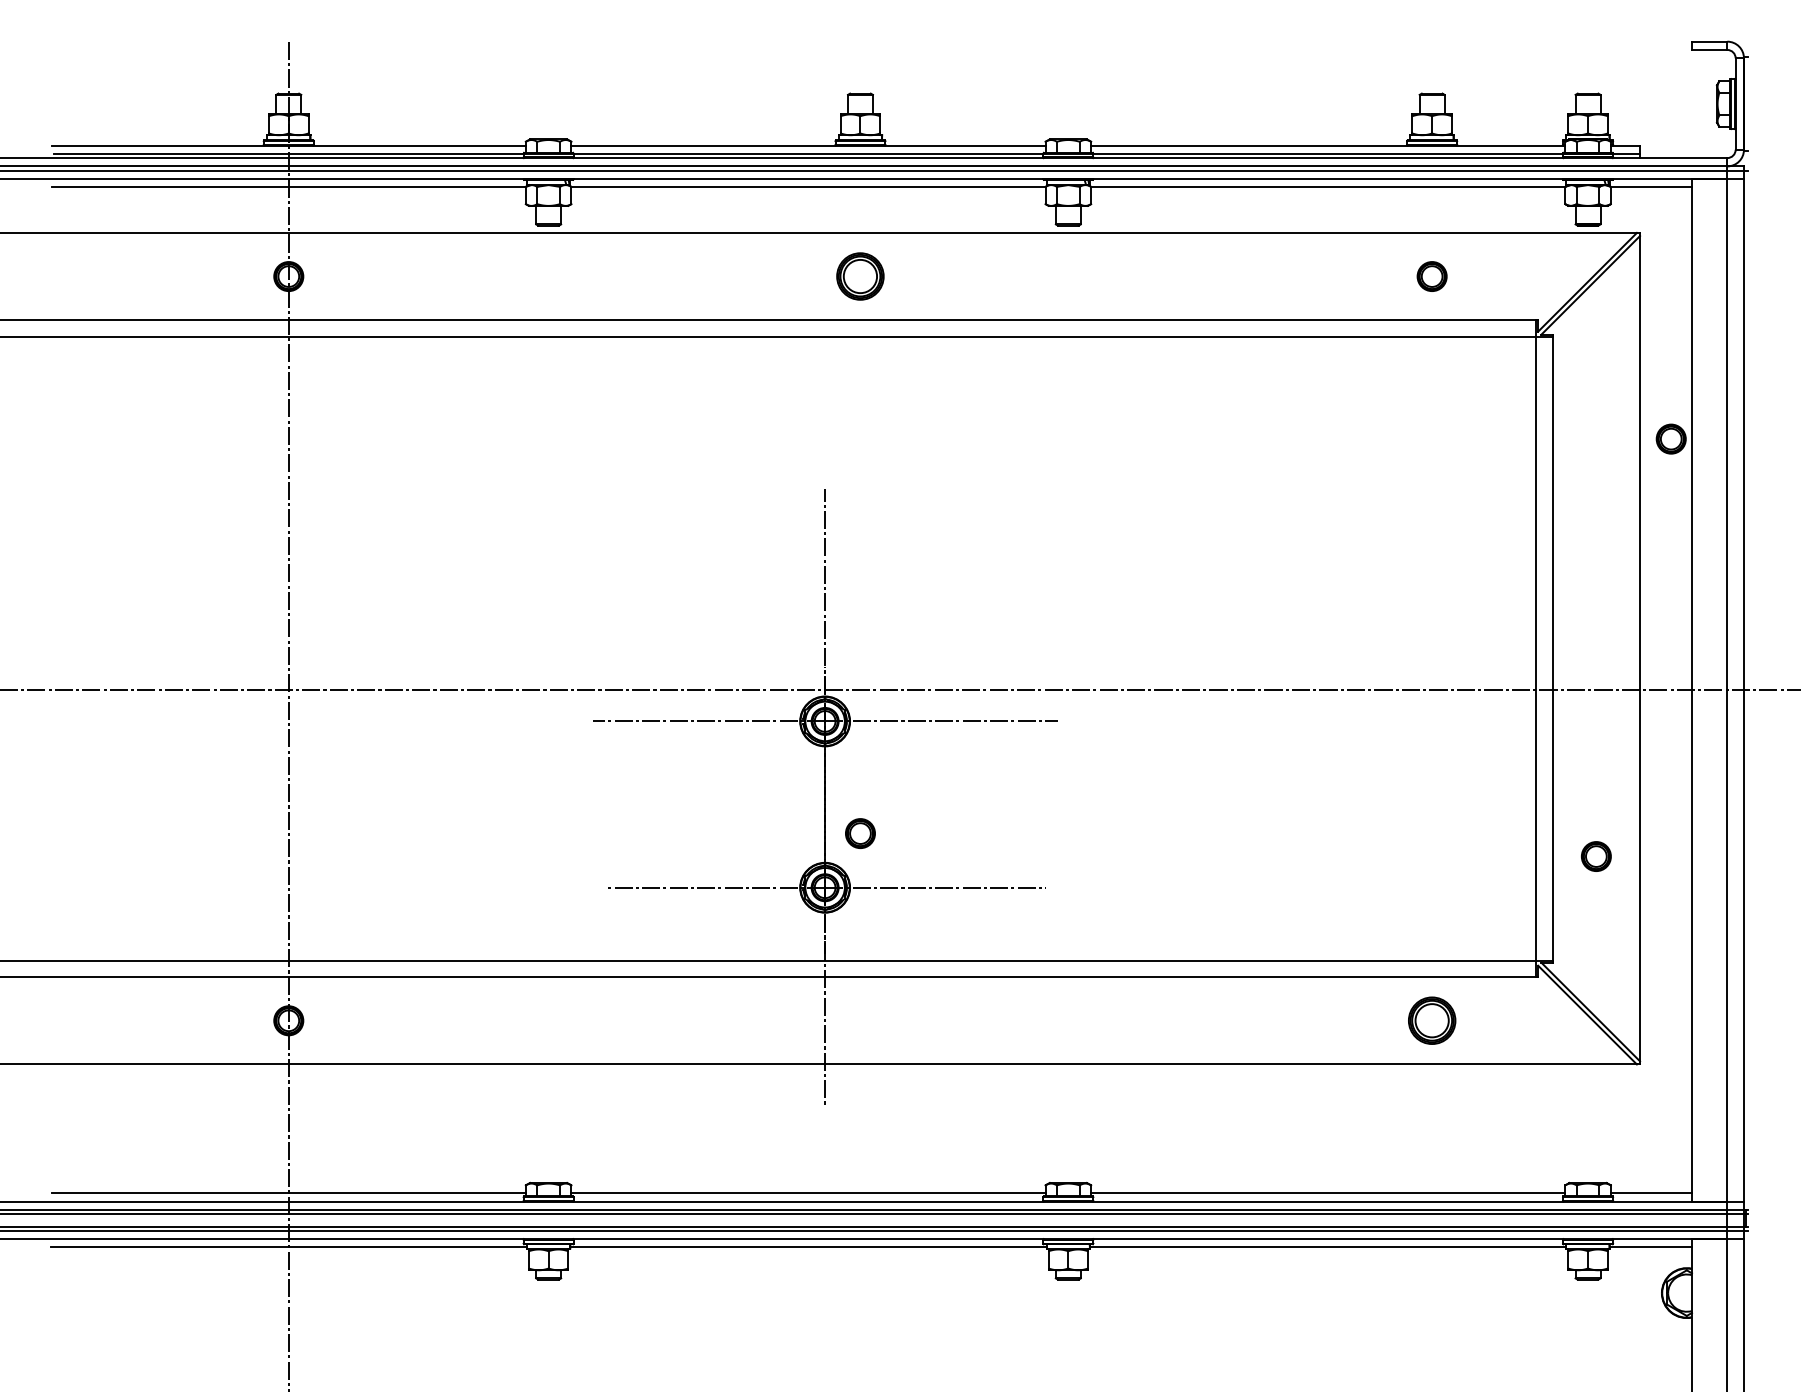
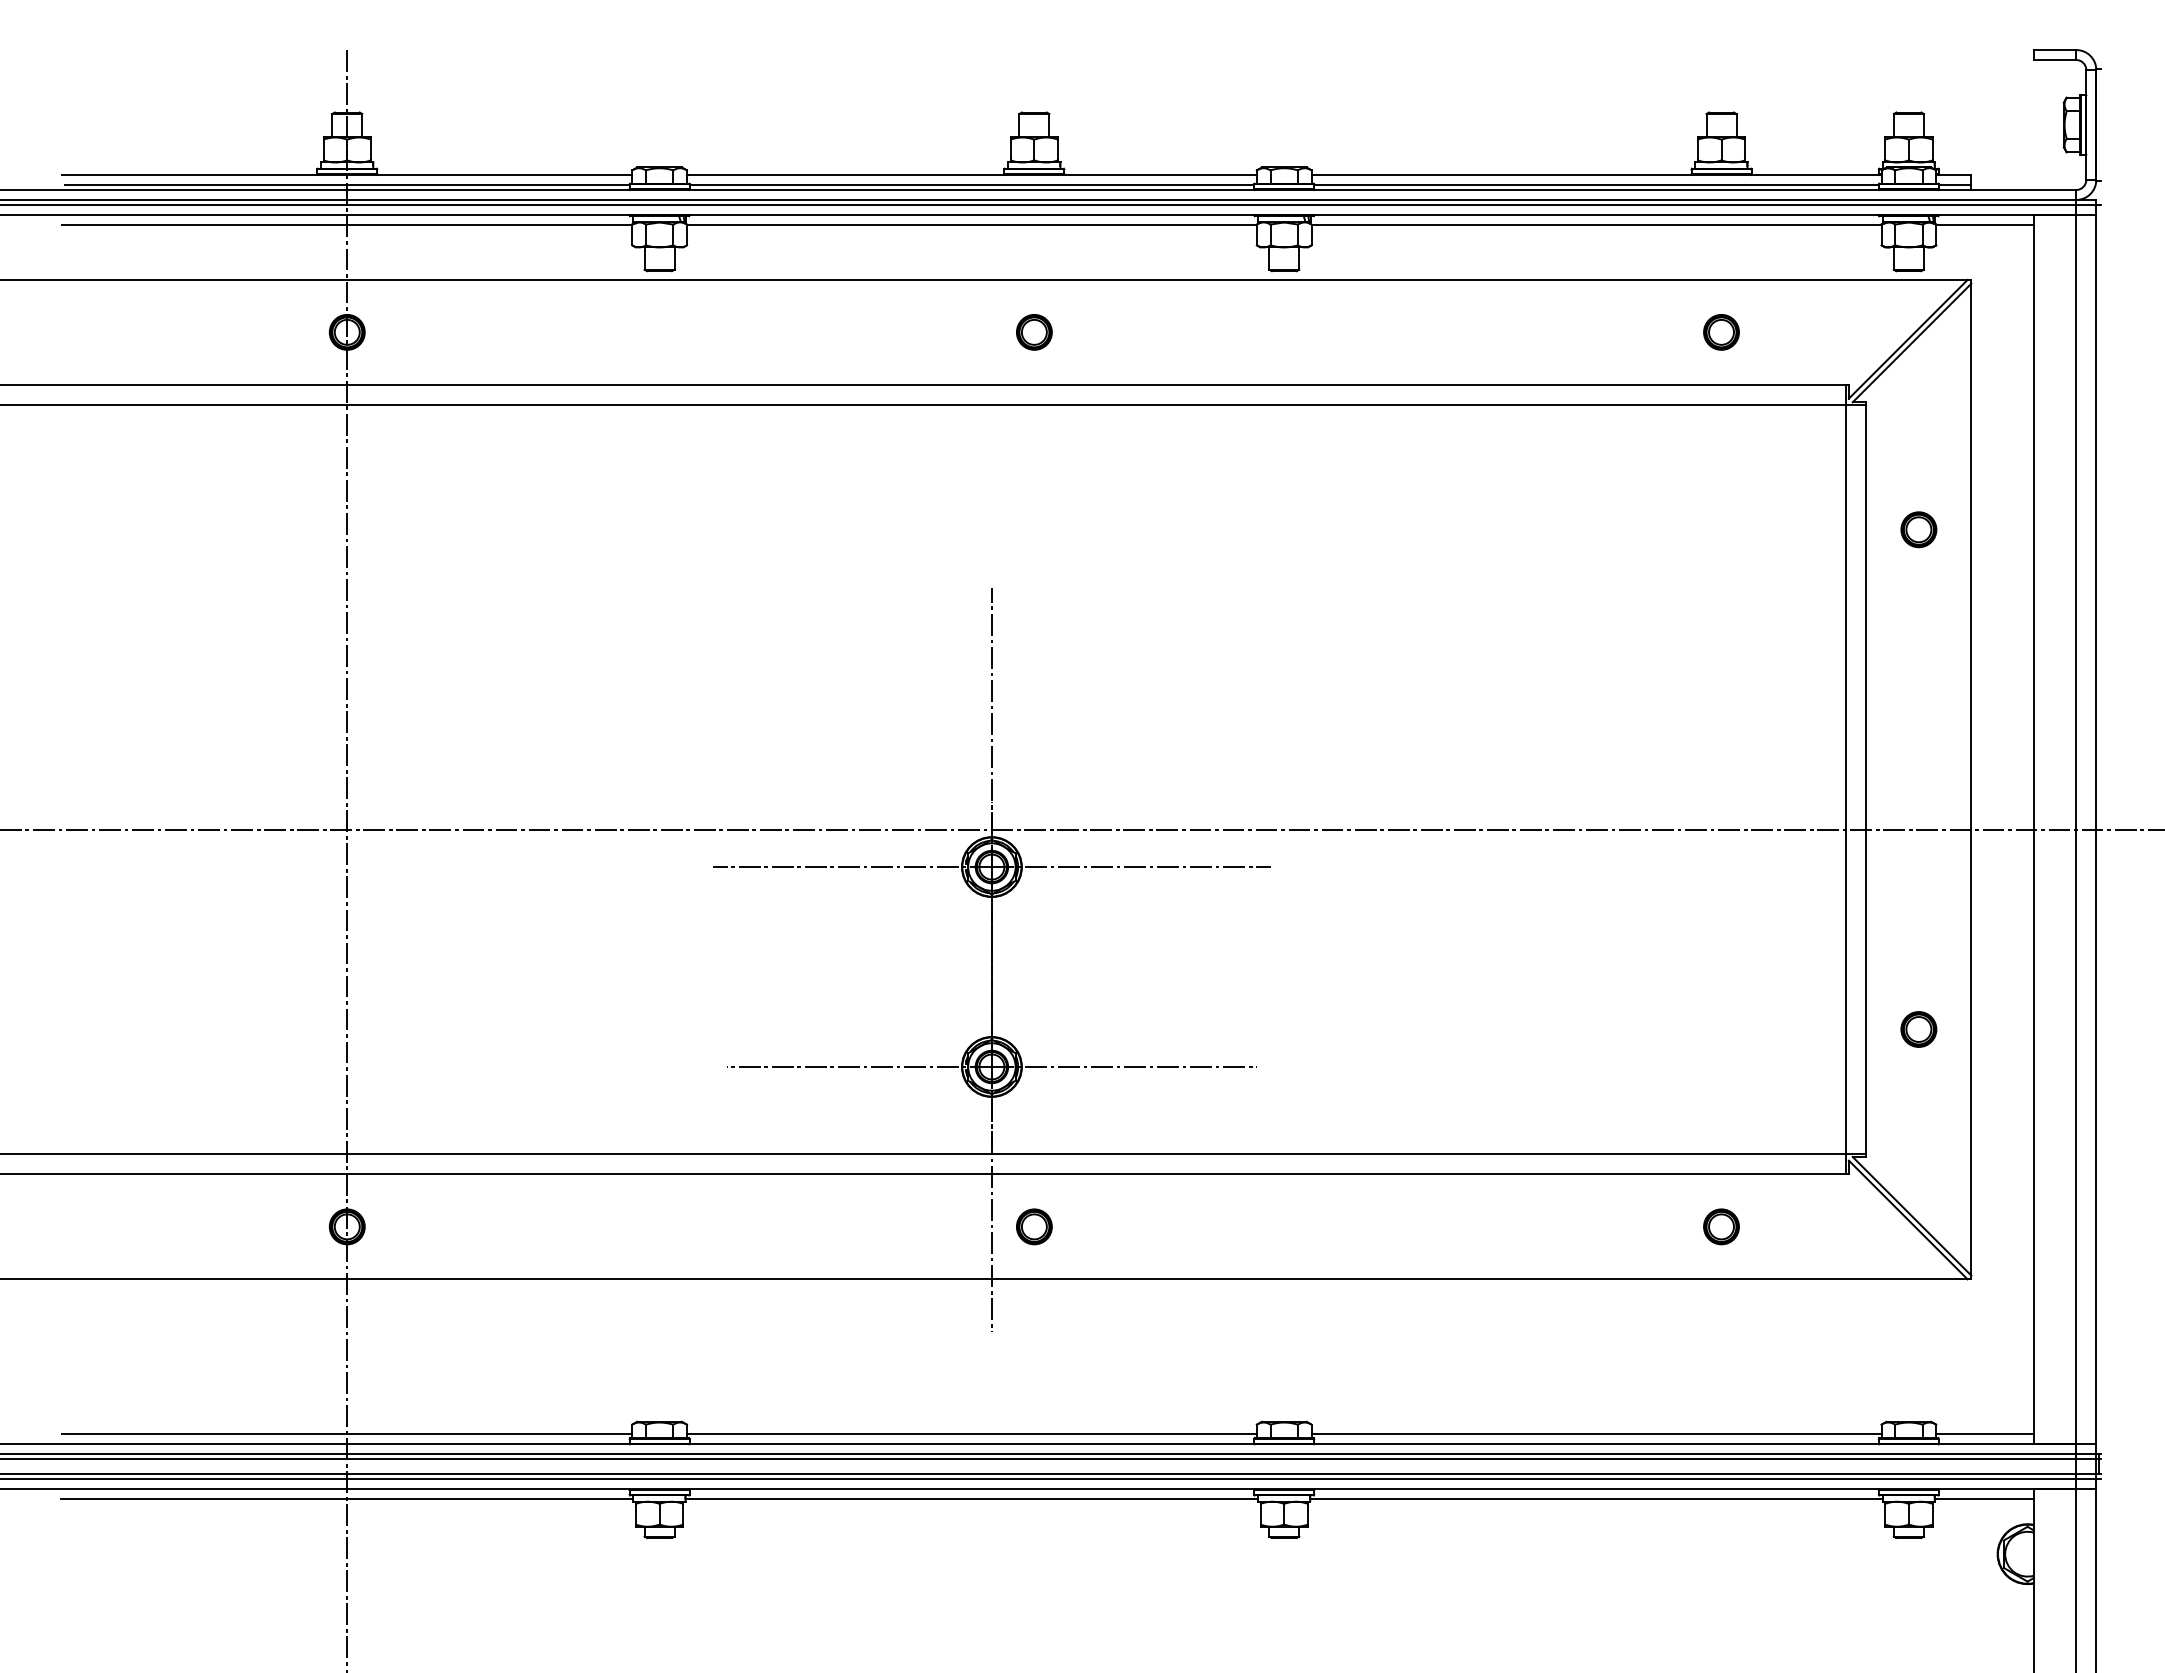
part: (860, 276) -> (1034, 332), size x0.62
part: (1670, 438) -> (1918, 529), moved
part: (860, 833) -> (1034, 1226), moved
part: (1432, 1020) -> (1721, 1226), size x0.62

